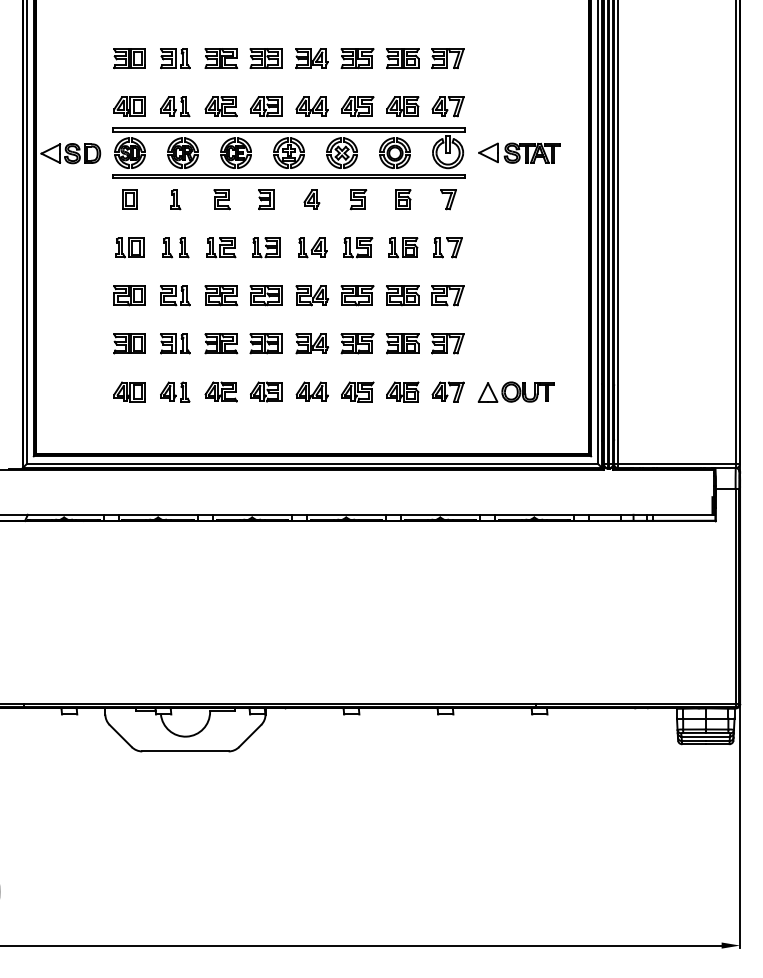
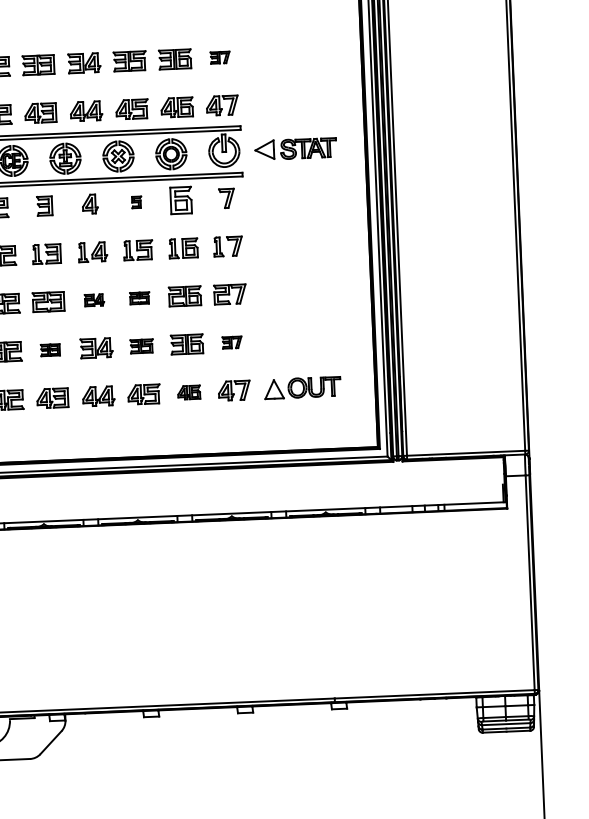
part: (447, 58) -> (219, 57), size x0.6
part: (358, 199) -> (136, 202), size x0.6
part: (403, 199) -> (181, 200), size x1.4
part: (311, 295) -> (93, 299), size x0.6
part: (357, 295) -> (139, 298), size x0.6
part: (265, 343) -> (49, 349), size x0.6
part: (357, 343) -> (141, 345), size x0.7
part: (447, 343) -> (231, 342), size x0.6
part: (402, 391) -> (188, 392), size x0.7

